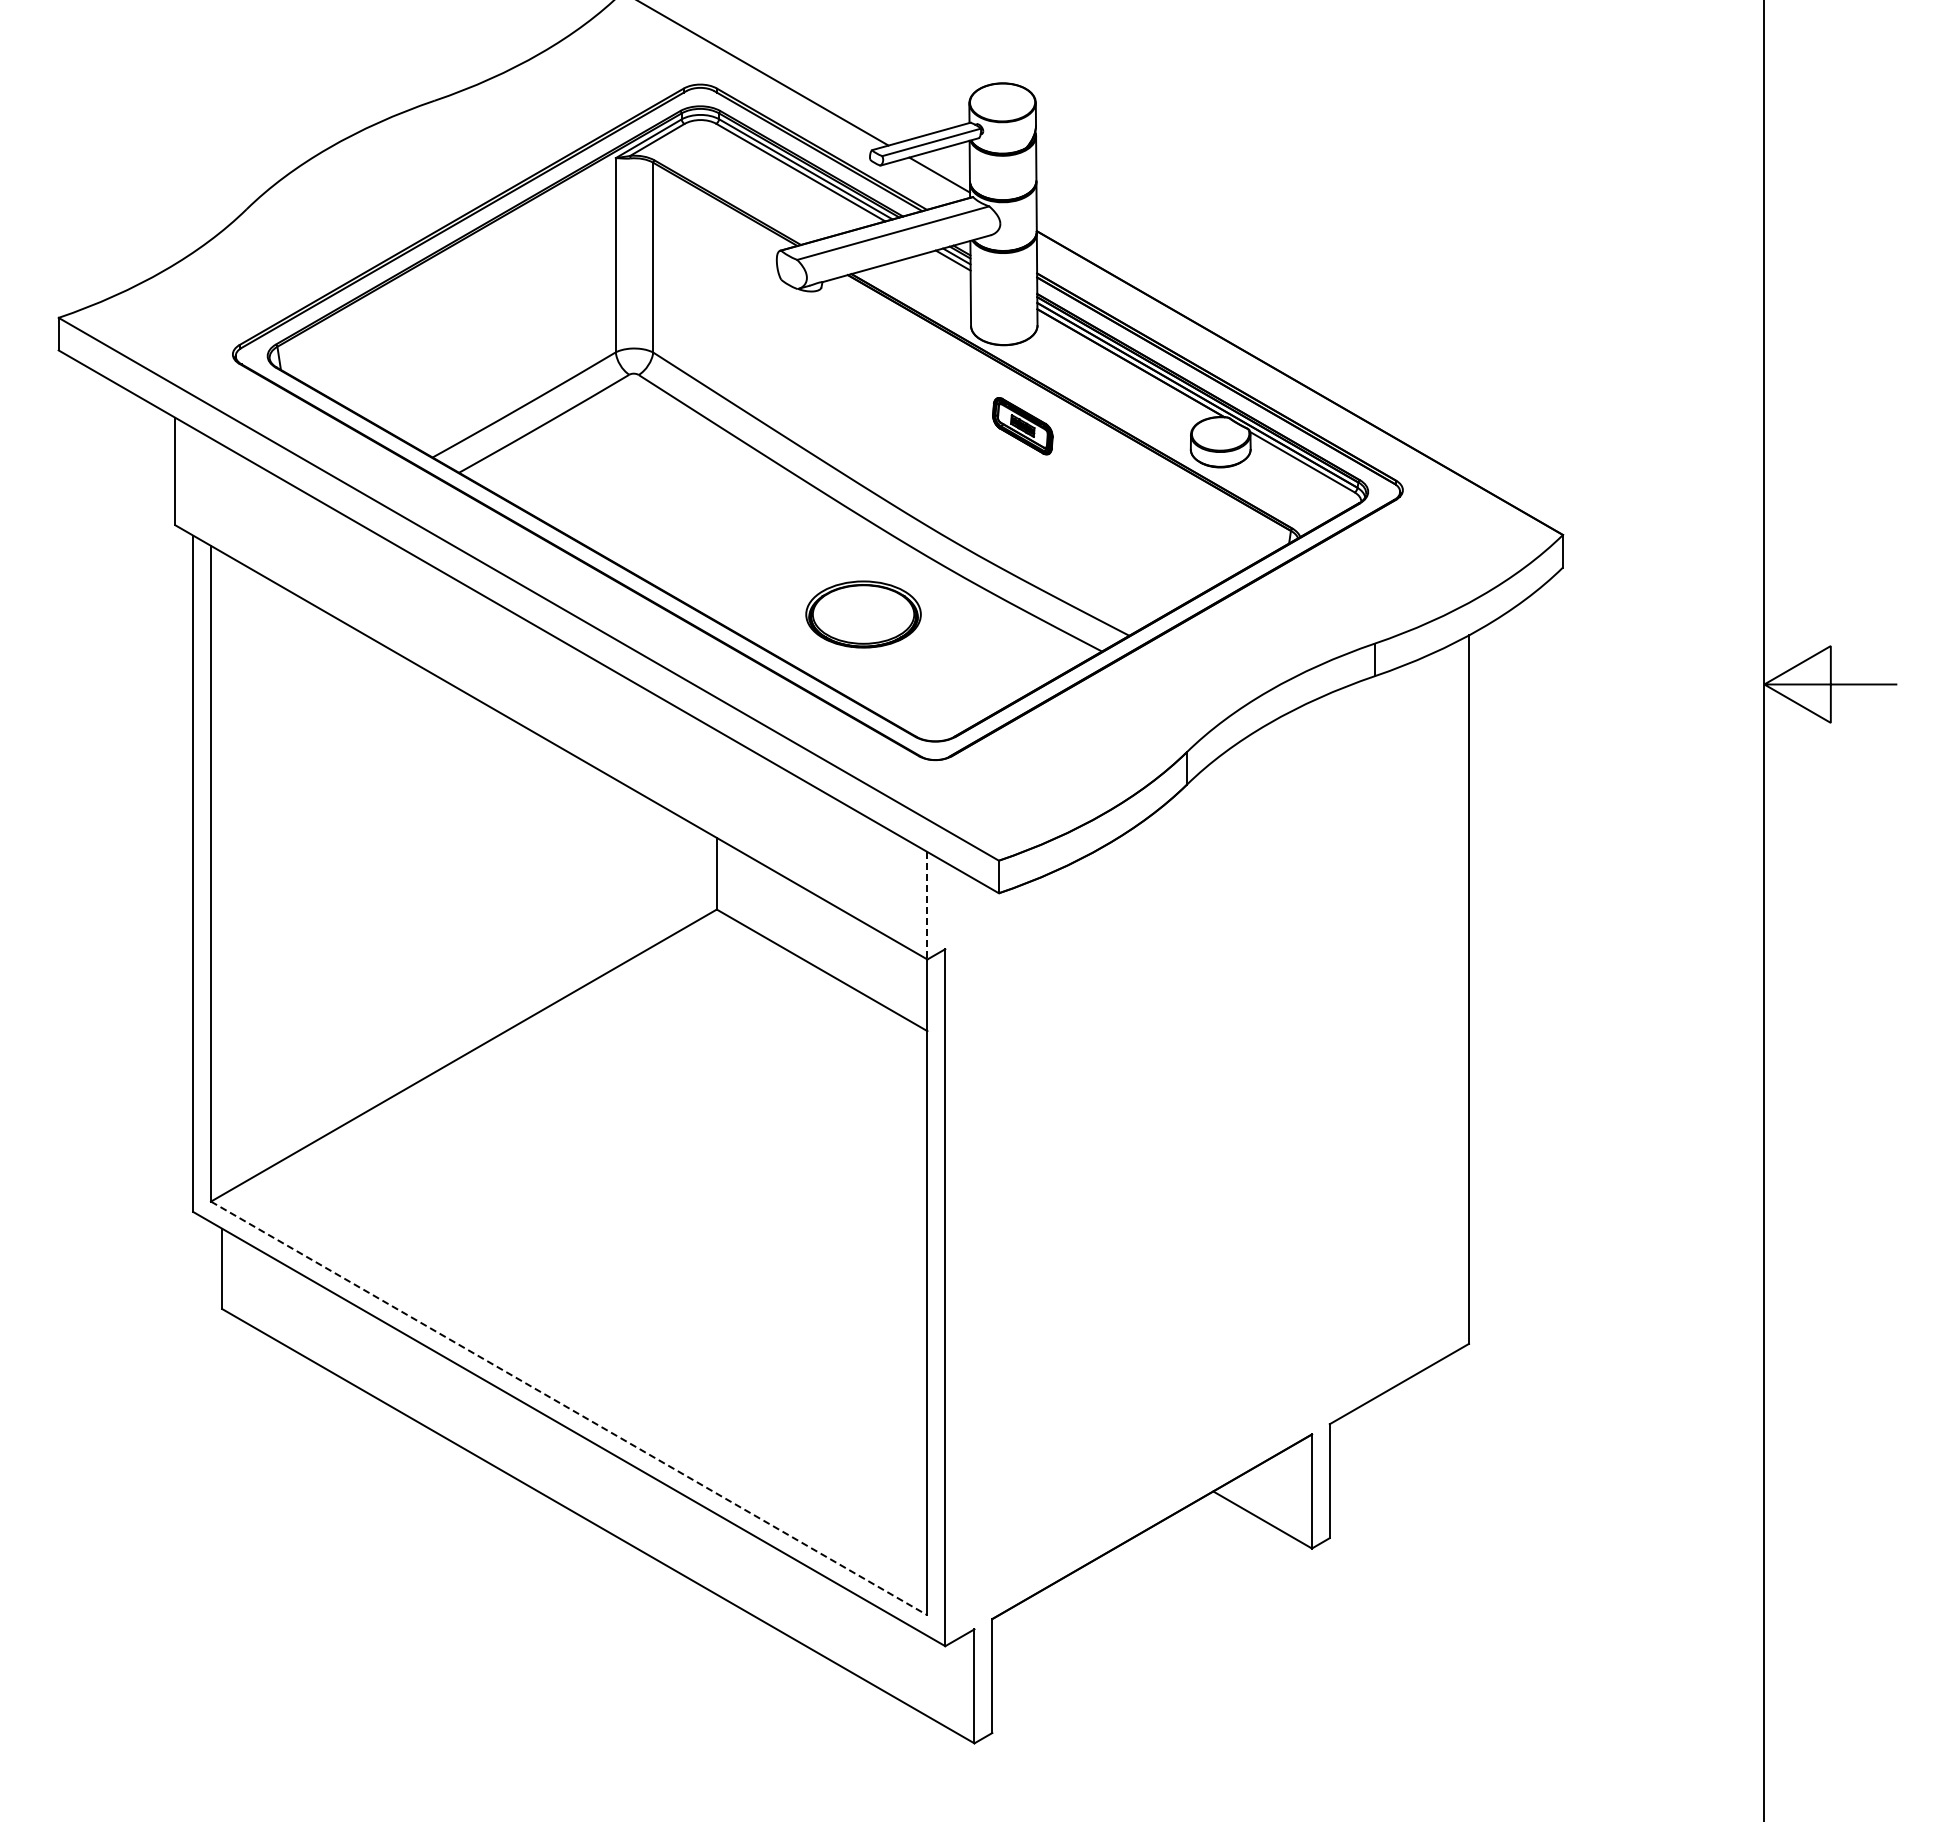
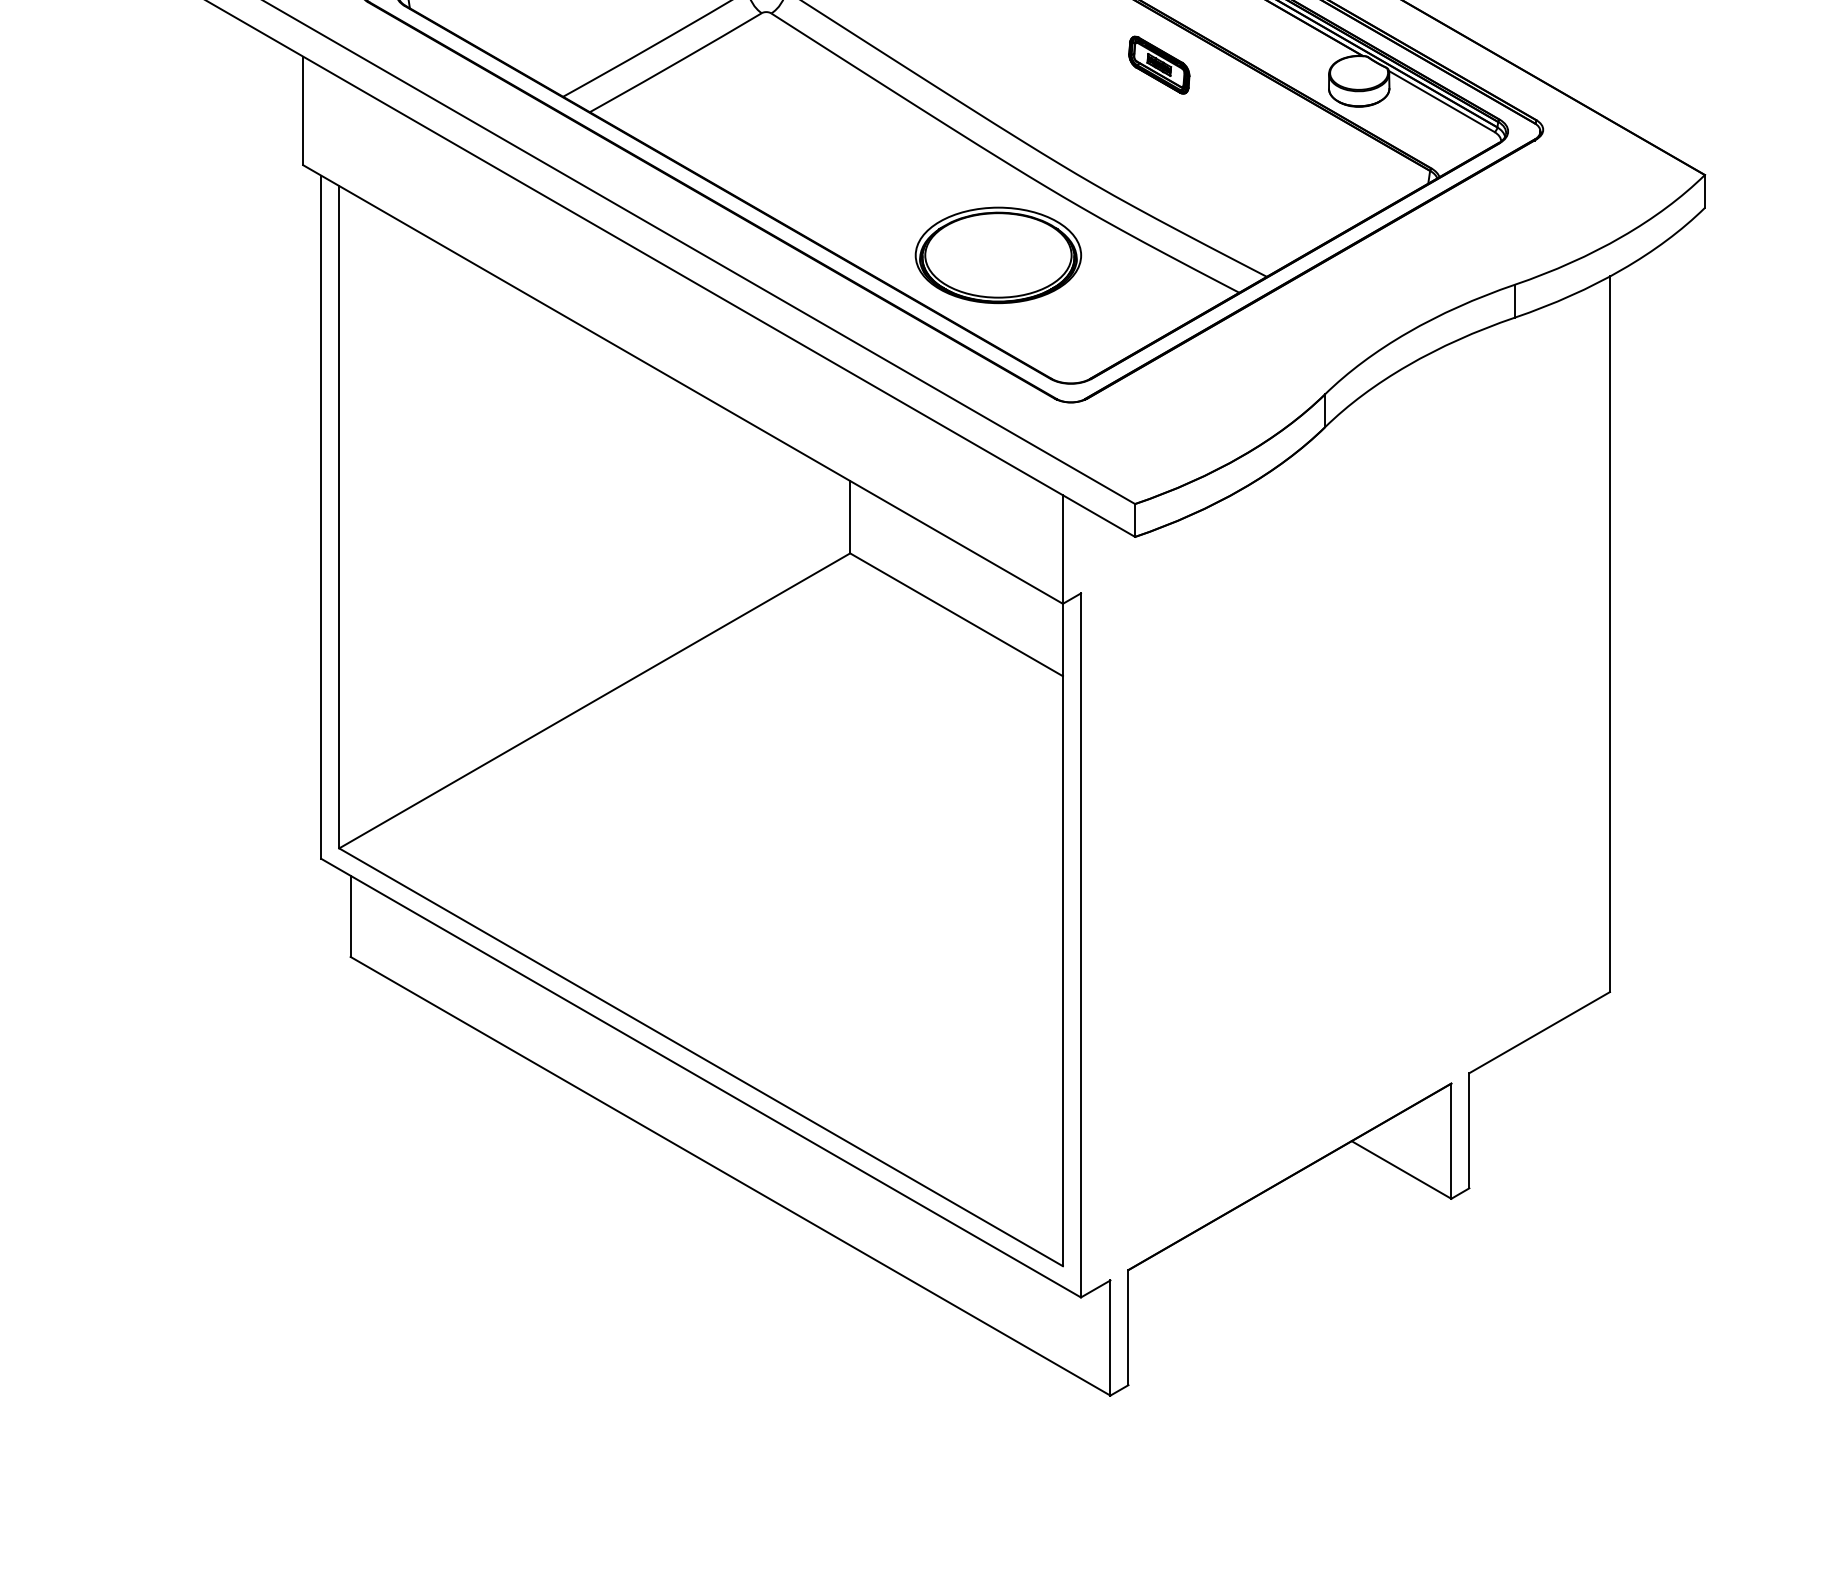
part: (863, 614) -> (998, 255), size x1.43
line: (927, 905) -> (1062, 549), dashed -> solid
line: (569, 1408) -> (701, 1057), dashed -> solid

